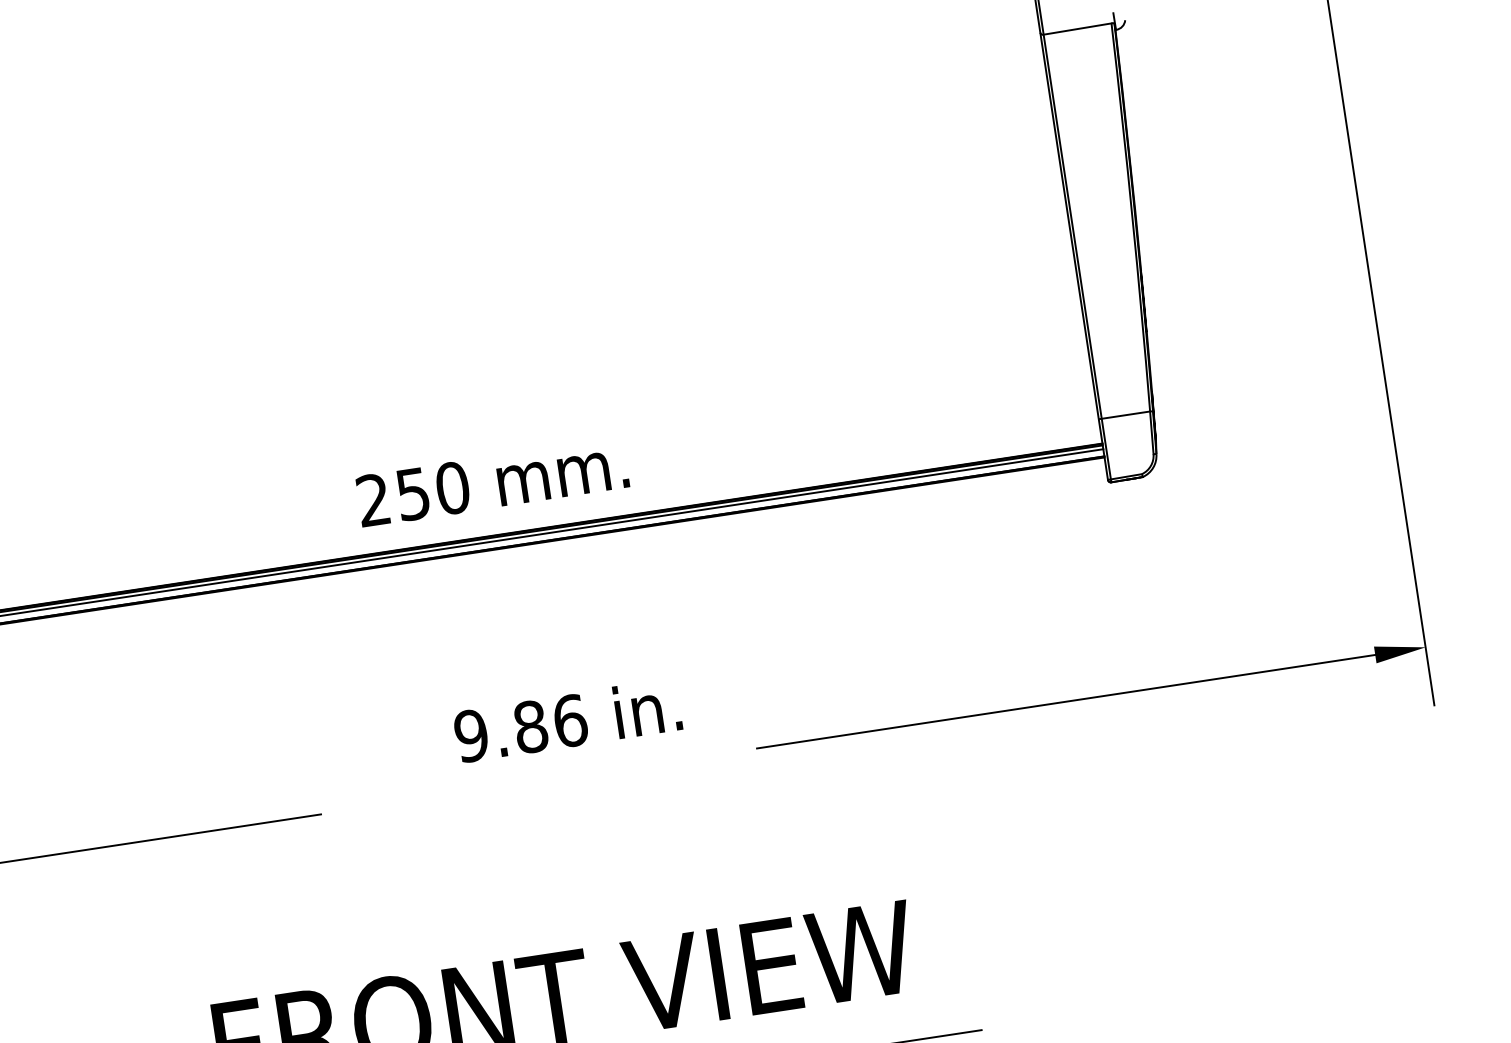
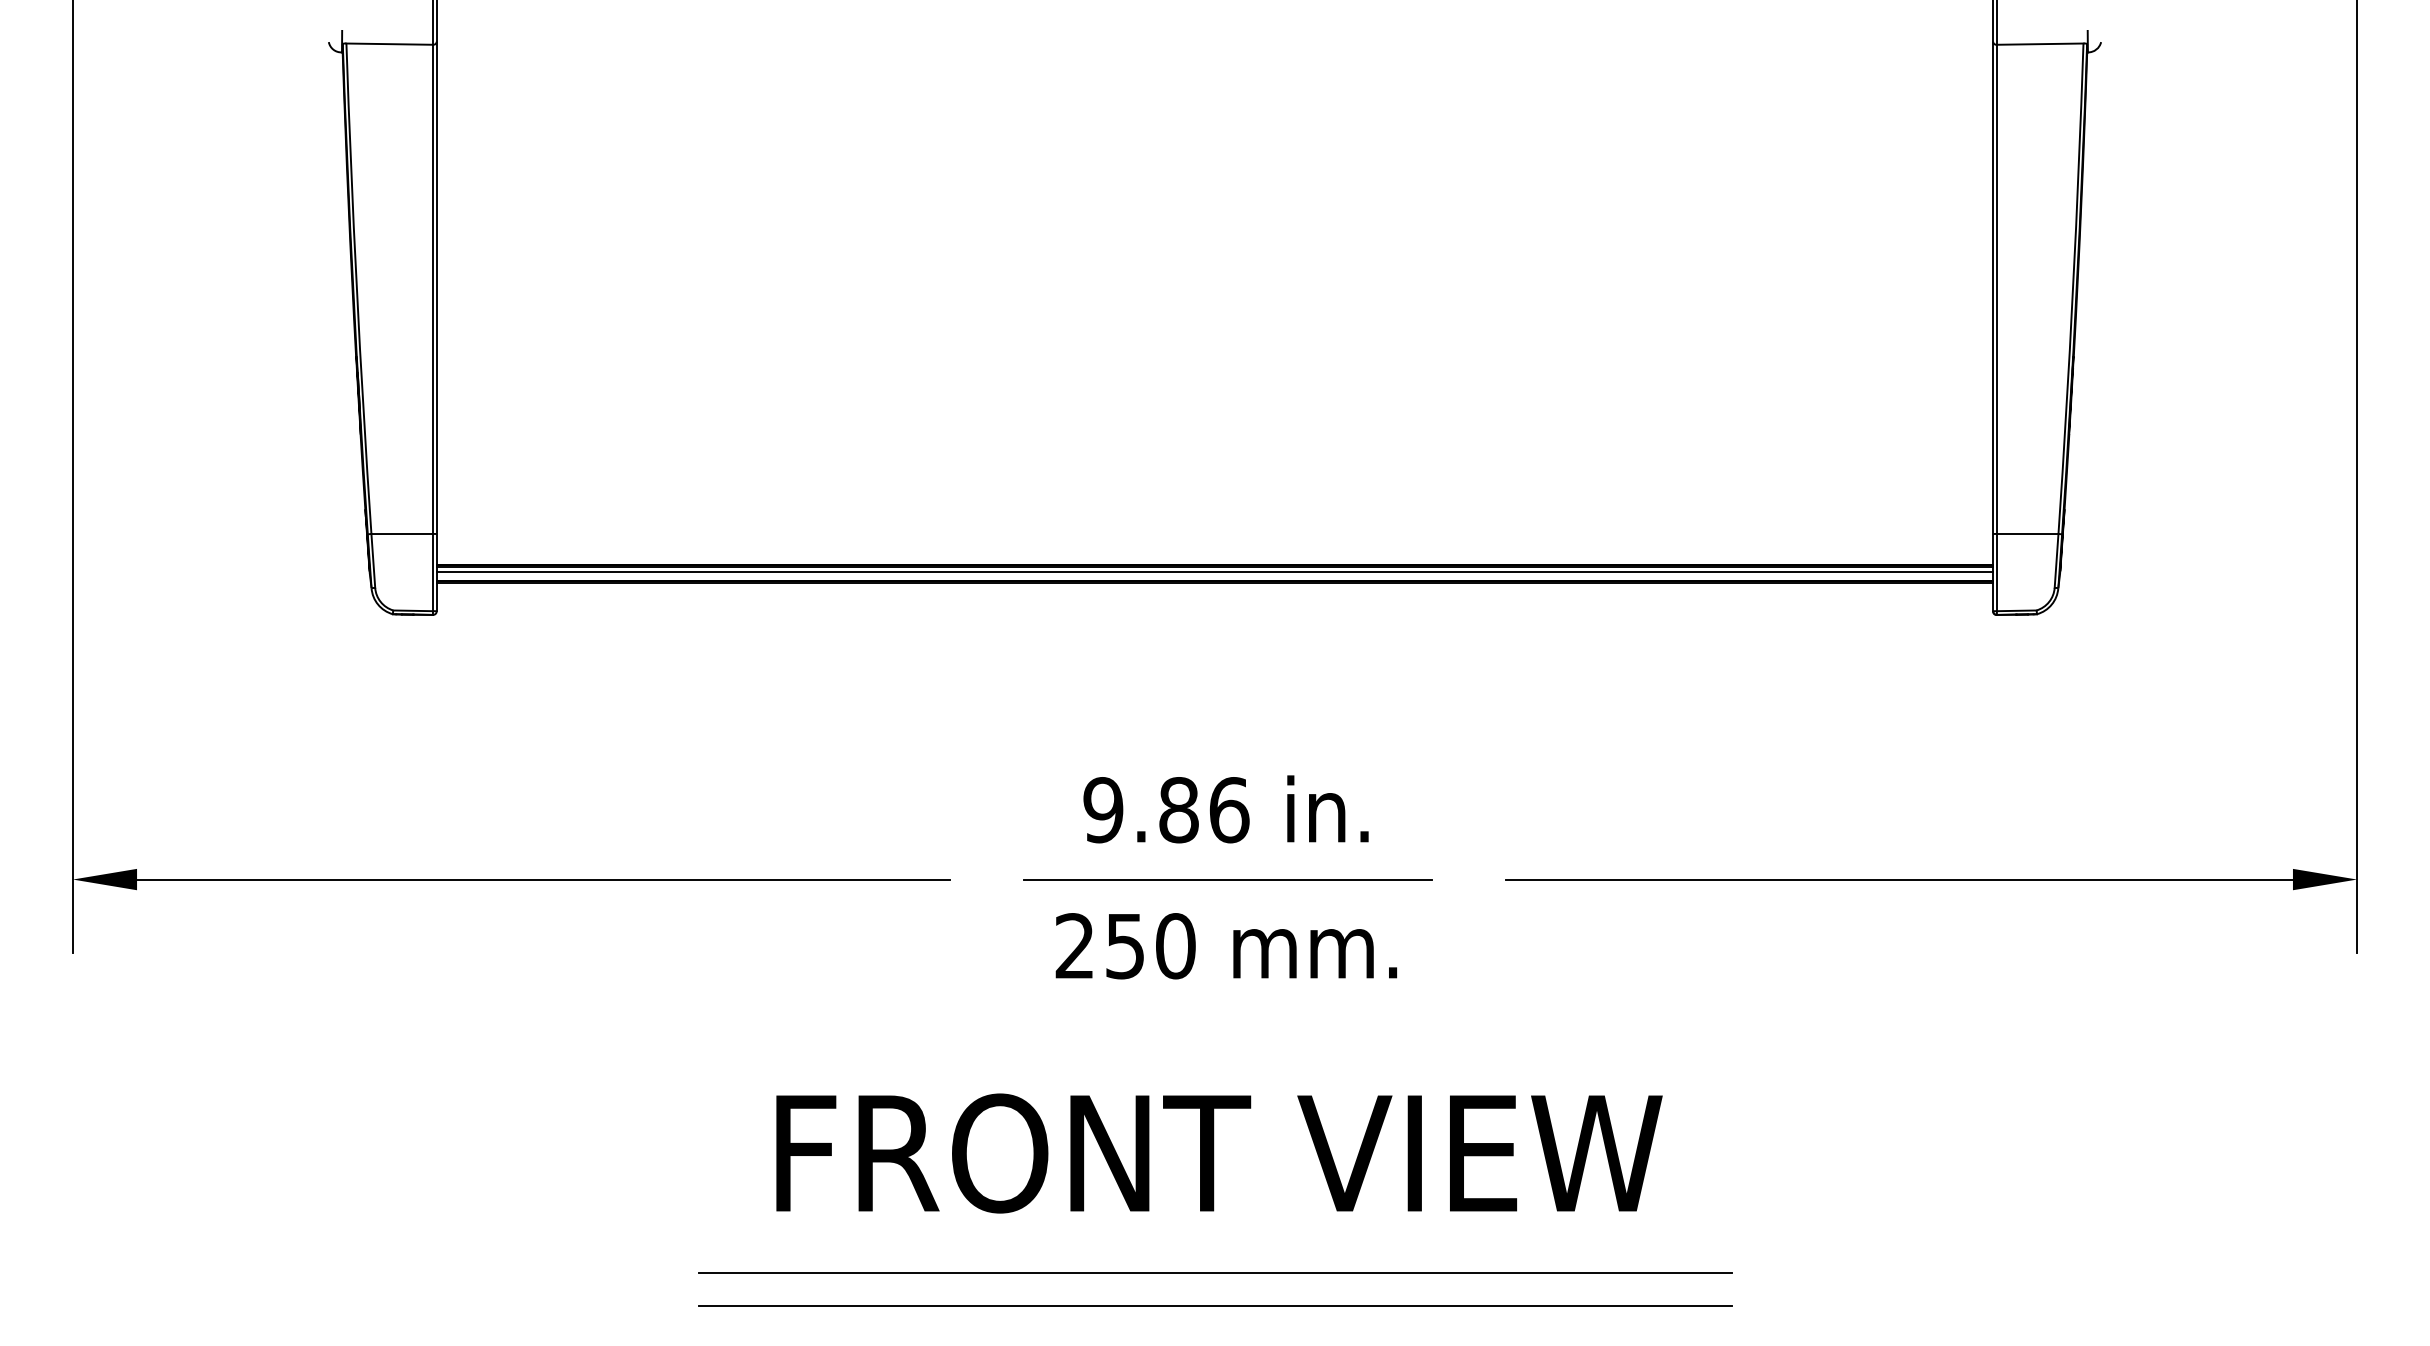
text: (492, 482) -> (1226, 946), moved
text: (567, 720) -> (1225, 809), moved
line: (538, 781) -> (1227, 879), added

